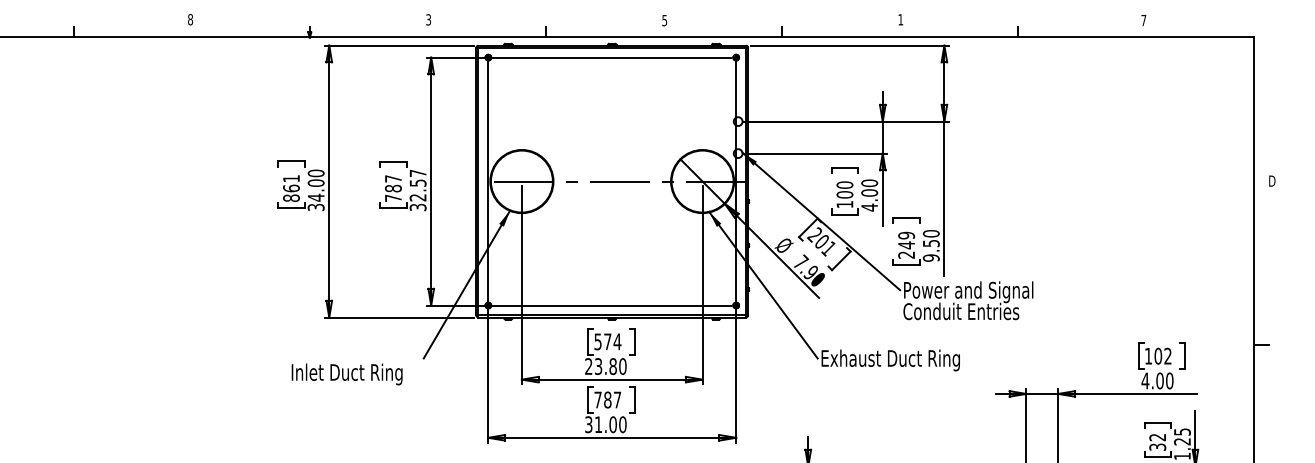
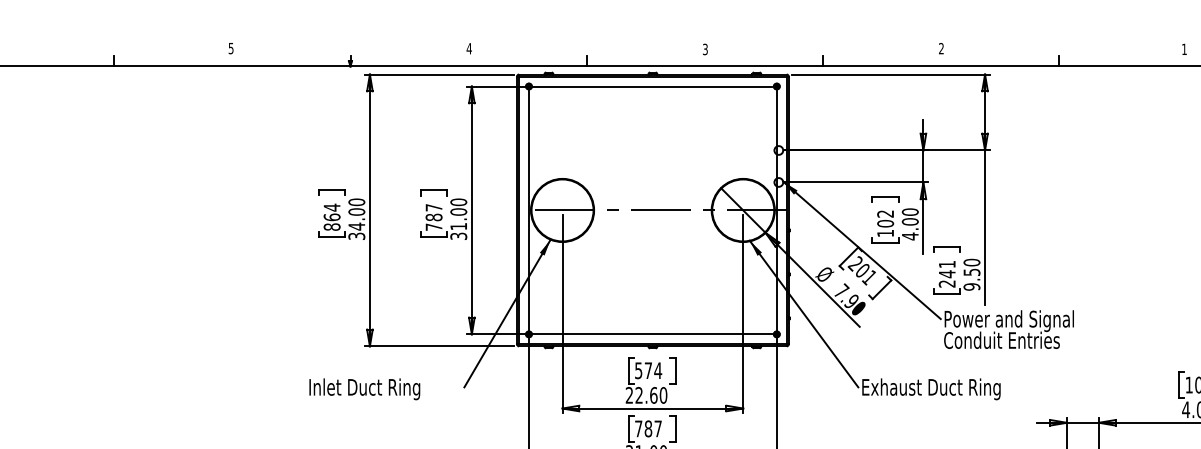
text: (190, 19) -> (231, 48), 8 -> 5
text: (428, 19) -> (469, 48), 3 -> 4
text: (664, 19) -> (705, 48), 5 -> 3
text: (900, 19) -> (941, 48), 1 -> 2
text: (1143, 20) -> (1184, 49), 7 -> 1
text: (291, 178) -> (332, 207), 861 -> 864
text: (844, 184) -> (885, 213), 100 -> 102
text: (417, 185) -> (458, 214), 32.57 -> 31.00
text: (906, 235) -> (947, 264), 249 -> 241
text: (606, 366) -> (647, 395), 23.80 -> 22.60
text: (346, 374) -> (364, 389), moved

